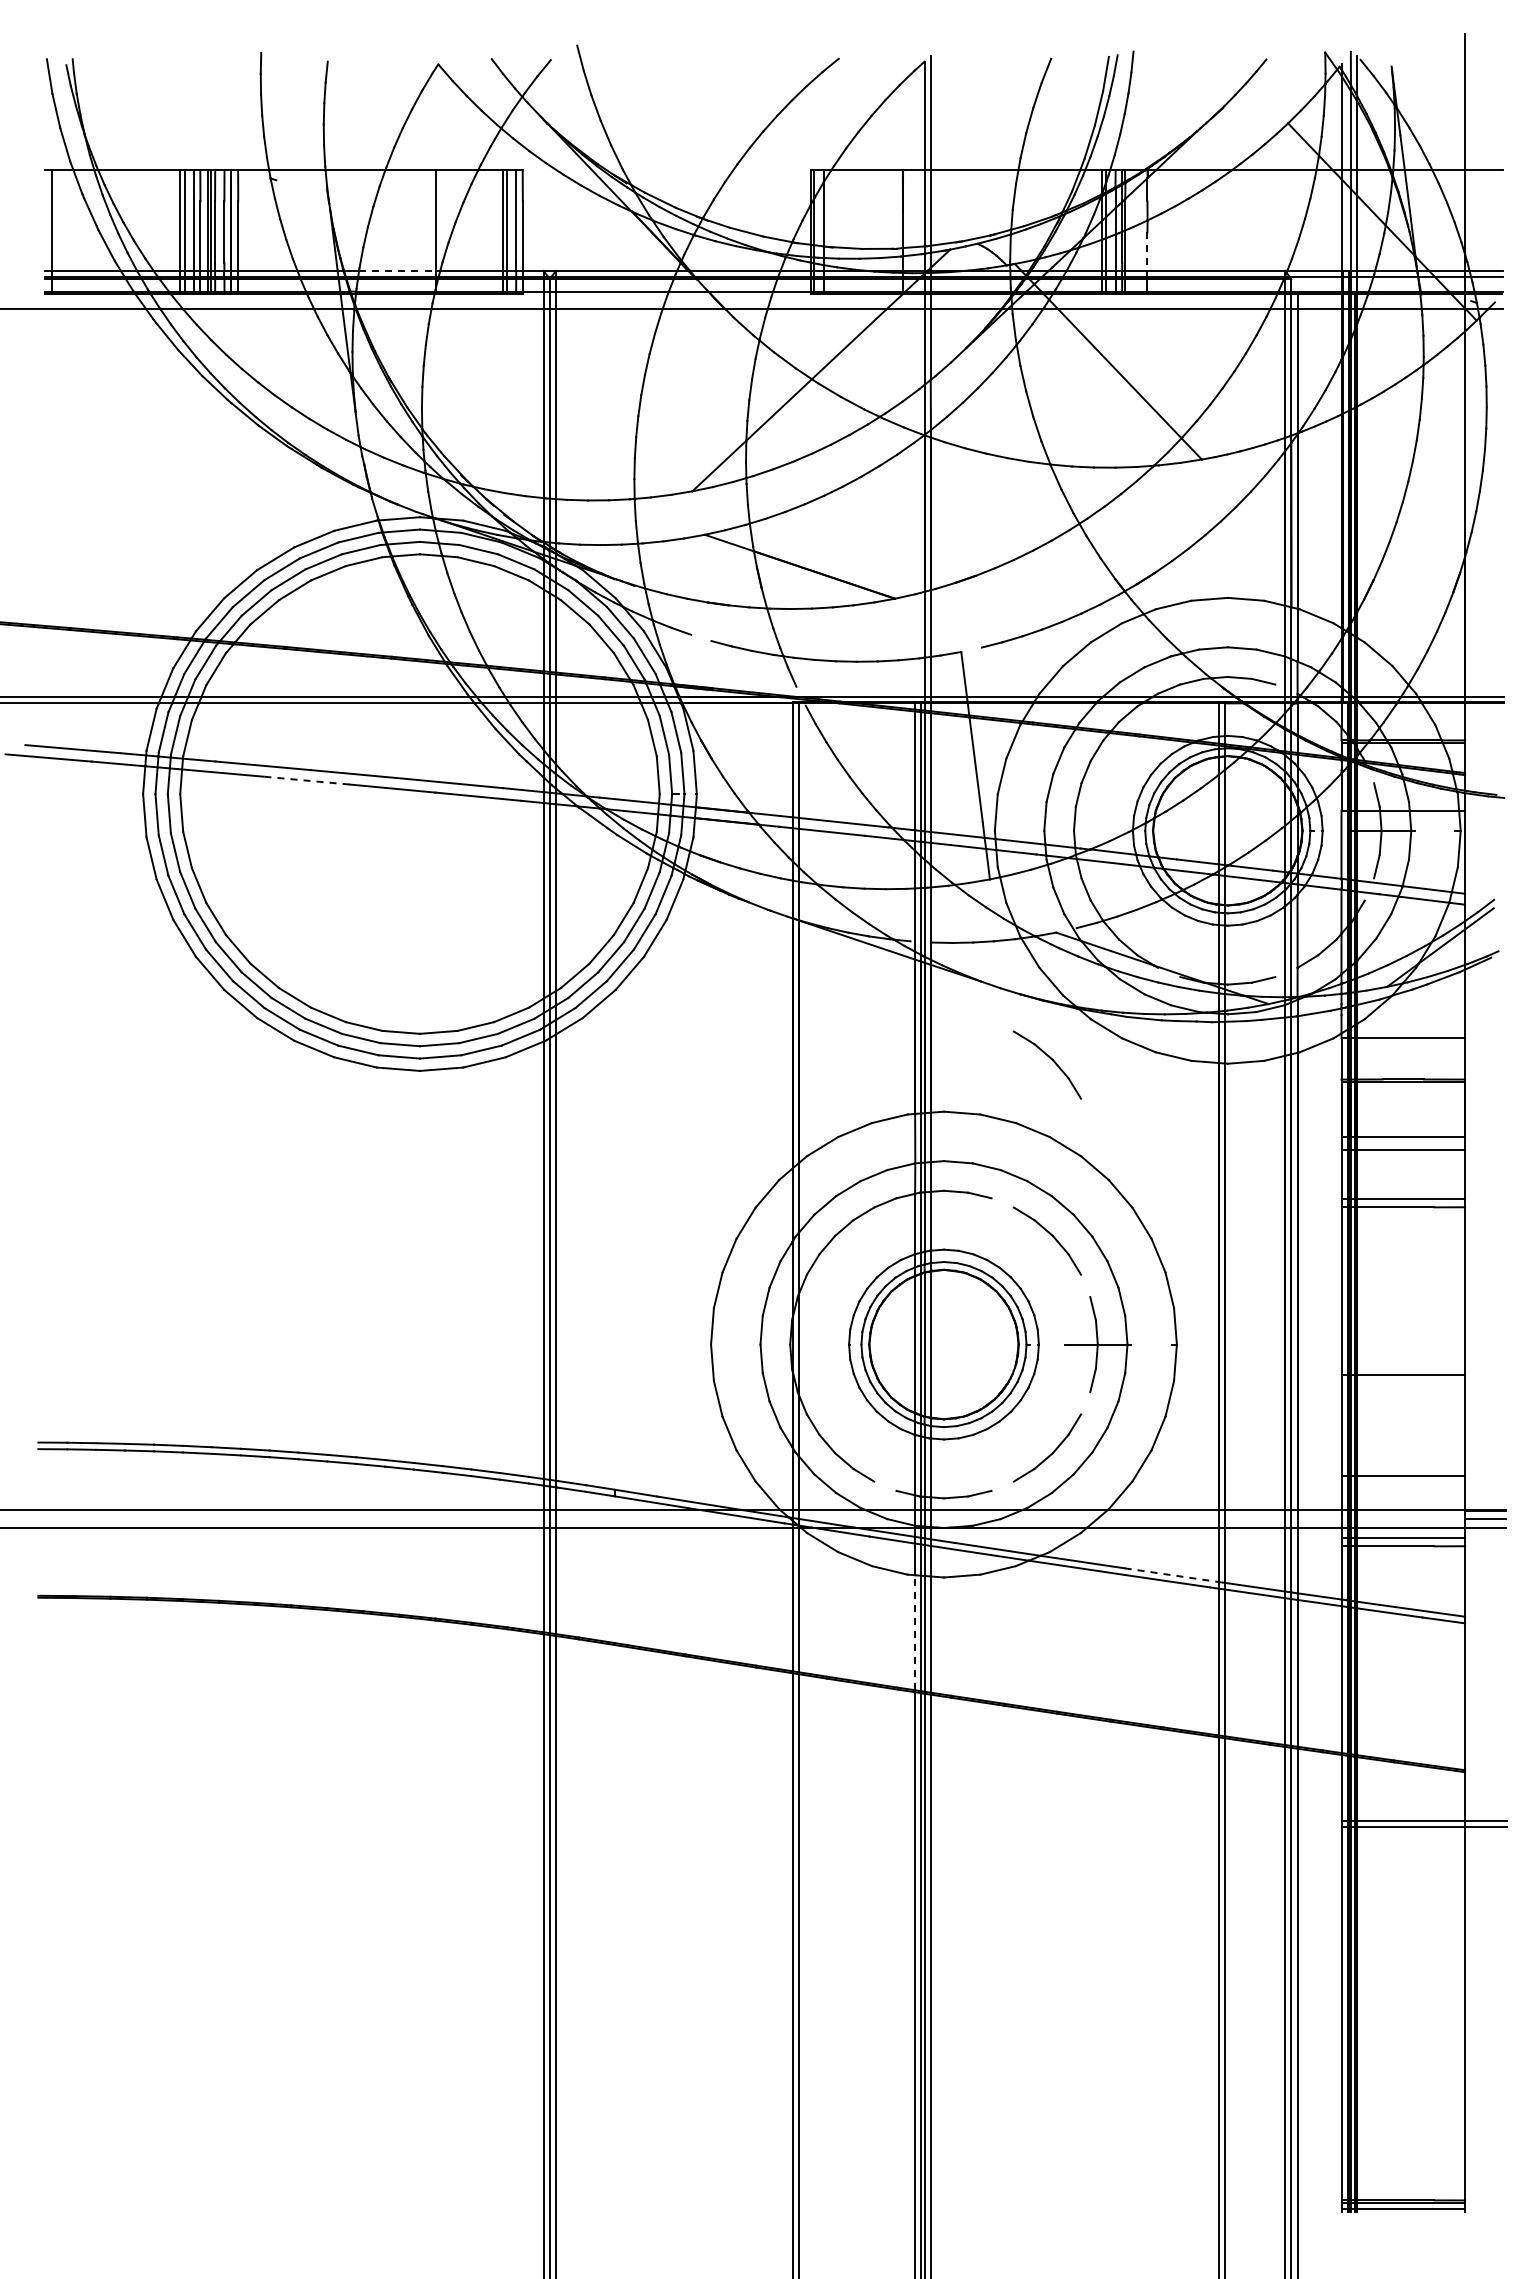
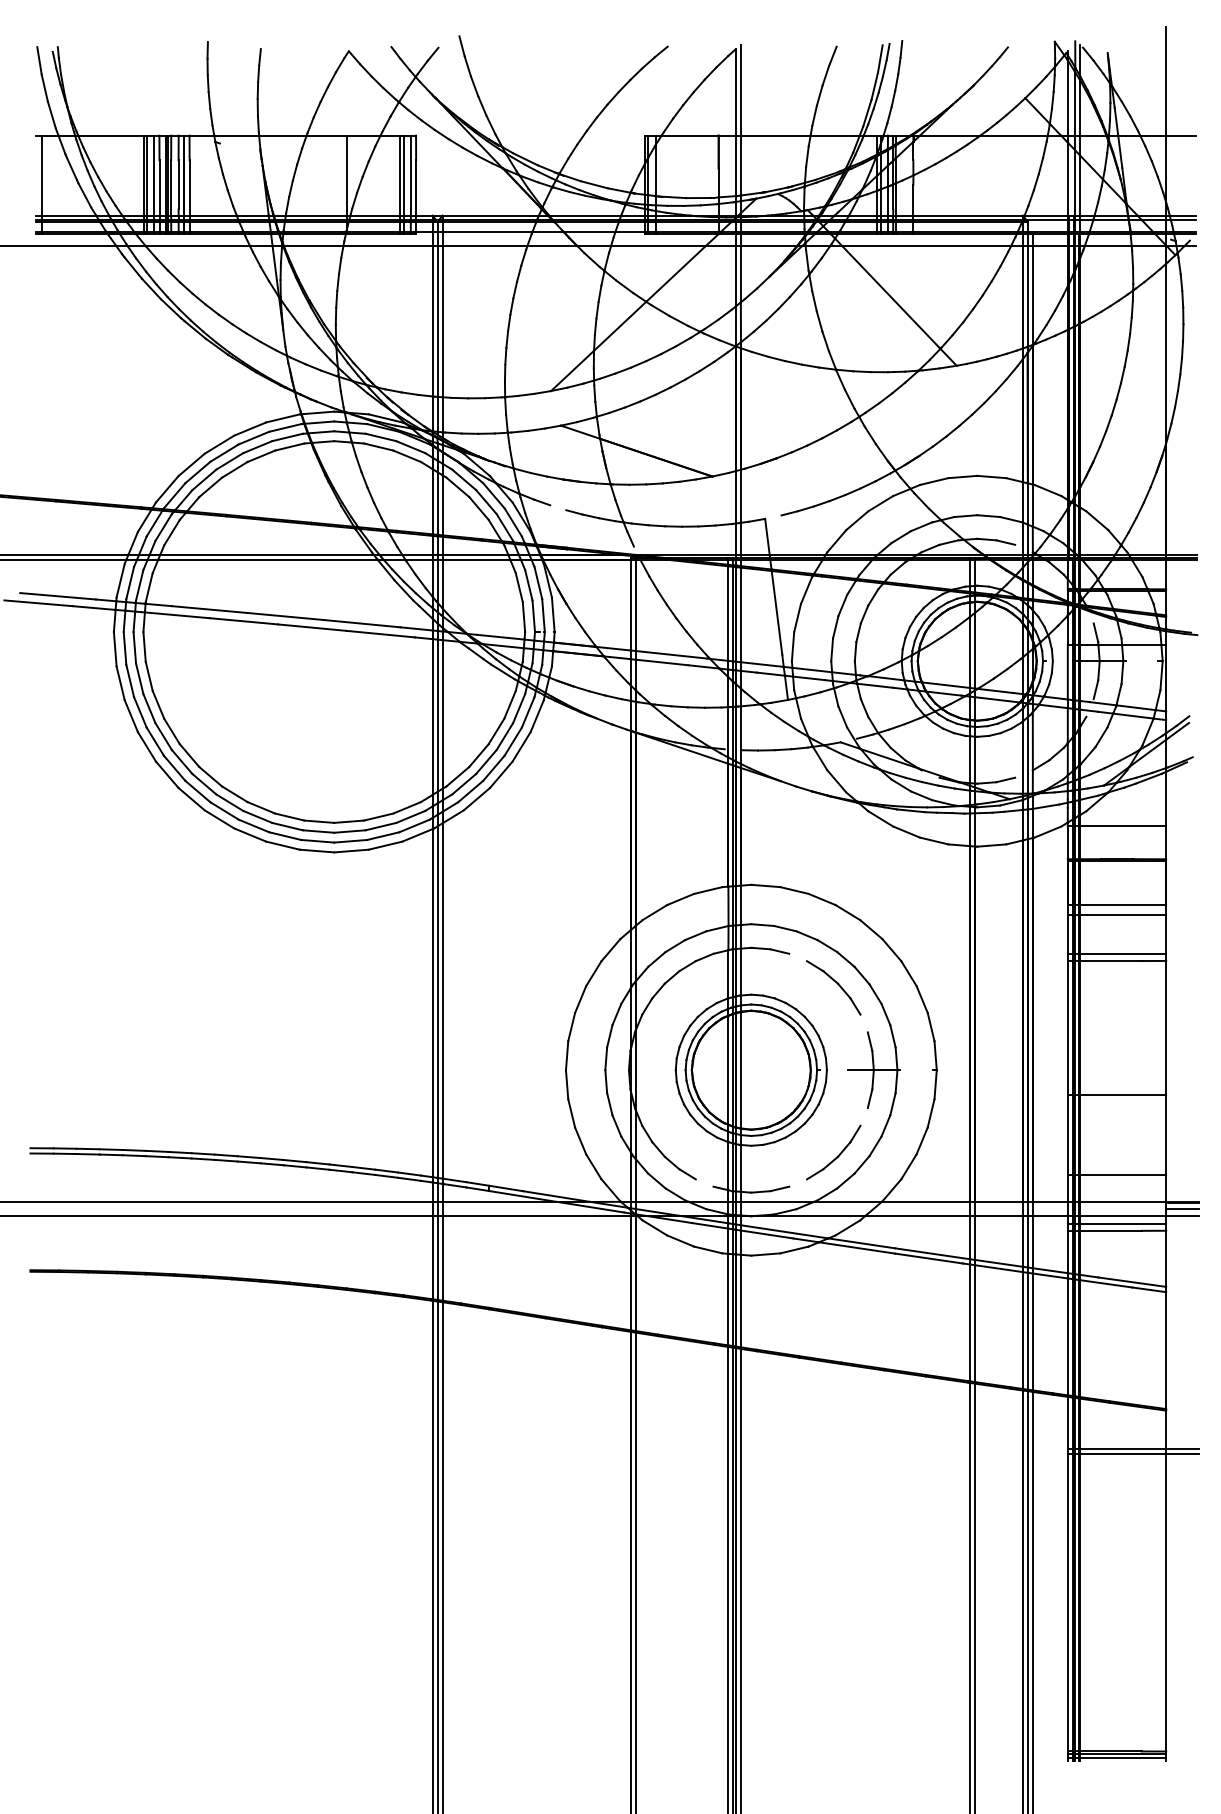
line: (1147, 252) -> (913, 200), dashed -> solid
line: (397, 270) -> (316, 215), dashed -> solid
line: (306, 780) -> (243, 621), dashed -> solid
part: (1050, 1059) -> (836, 843), removed
line: (1171, 1575) -> (932, 1254), dashed -> solid
line: (915, 1632) -> (728, 1299), dashed -> solid

